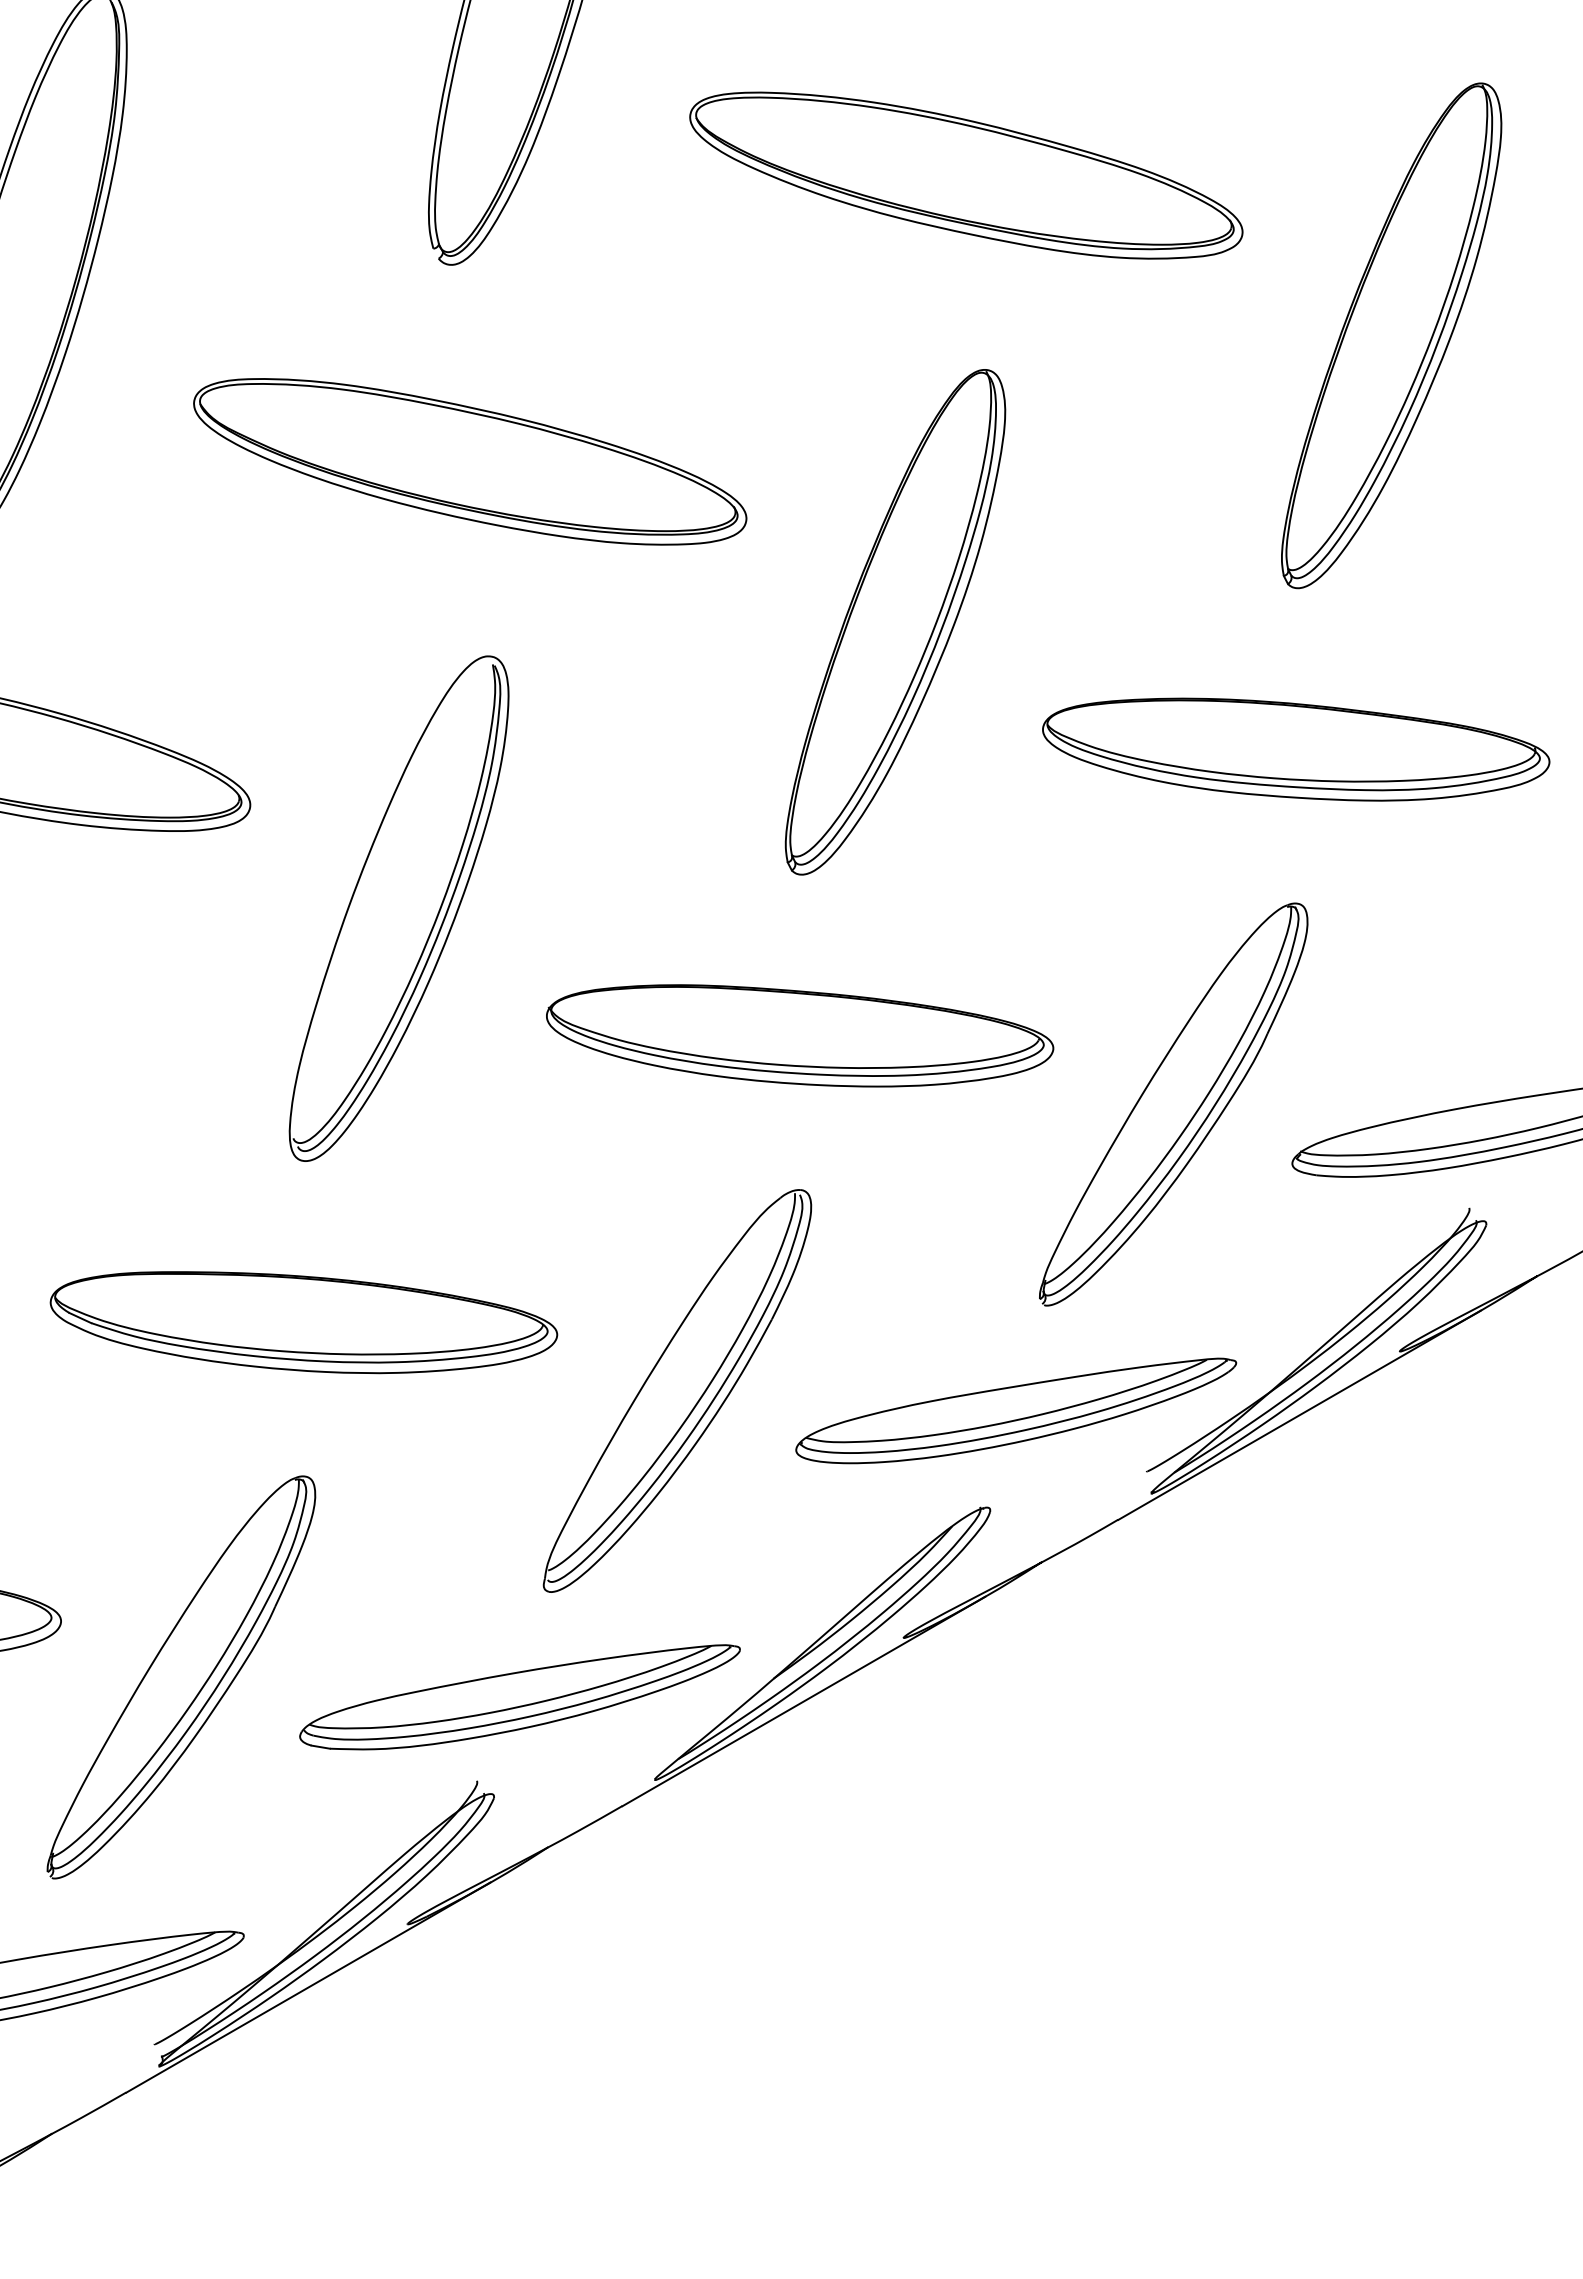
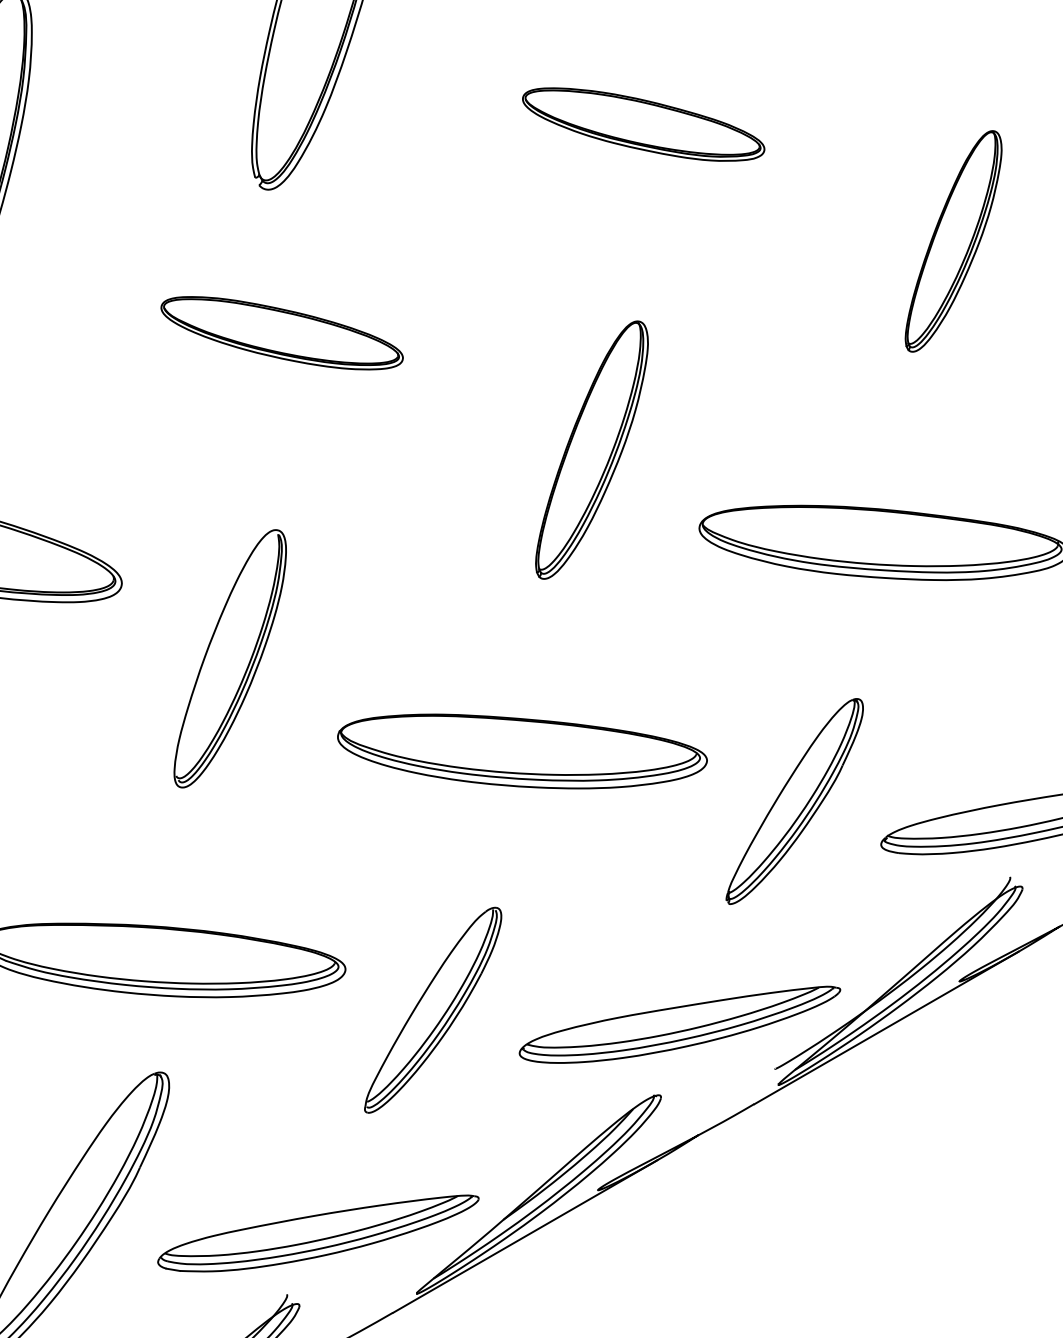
part: (966, 175) -> (643, 124), size x0.6
part: (1391, 335) -> (953, 241), size x0.6
part: (470, 461) -> (282, 332), size x0.6
part: (895, 622) -> (592, 450), size x0.7
part: (398, 908) -> (229, 658), size x0.7
part: (1173, 1104) -> (794, 801), size x0.7
part: (677, 1390) -> (433, 1009), size x0.7

